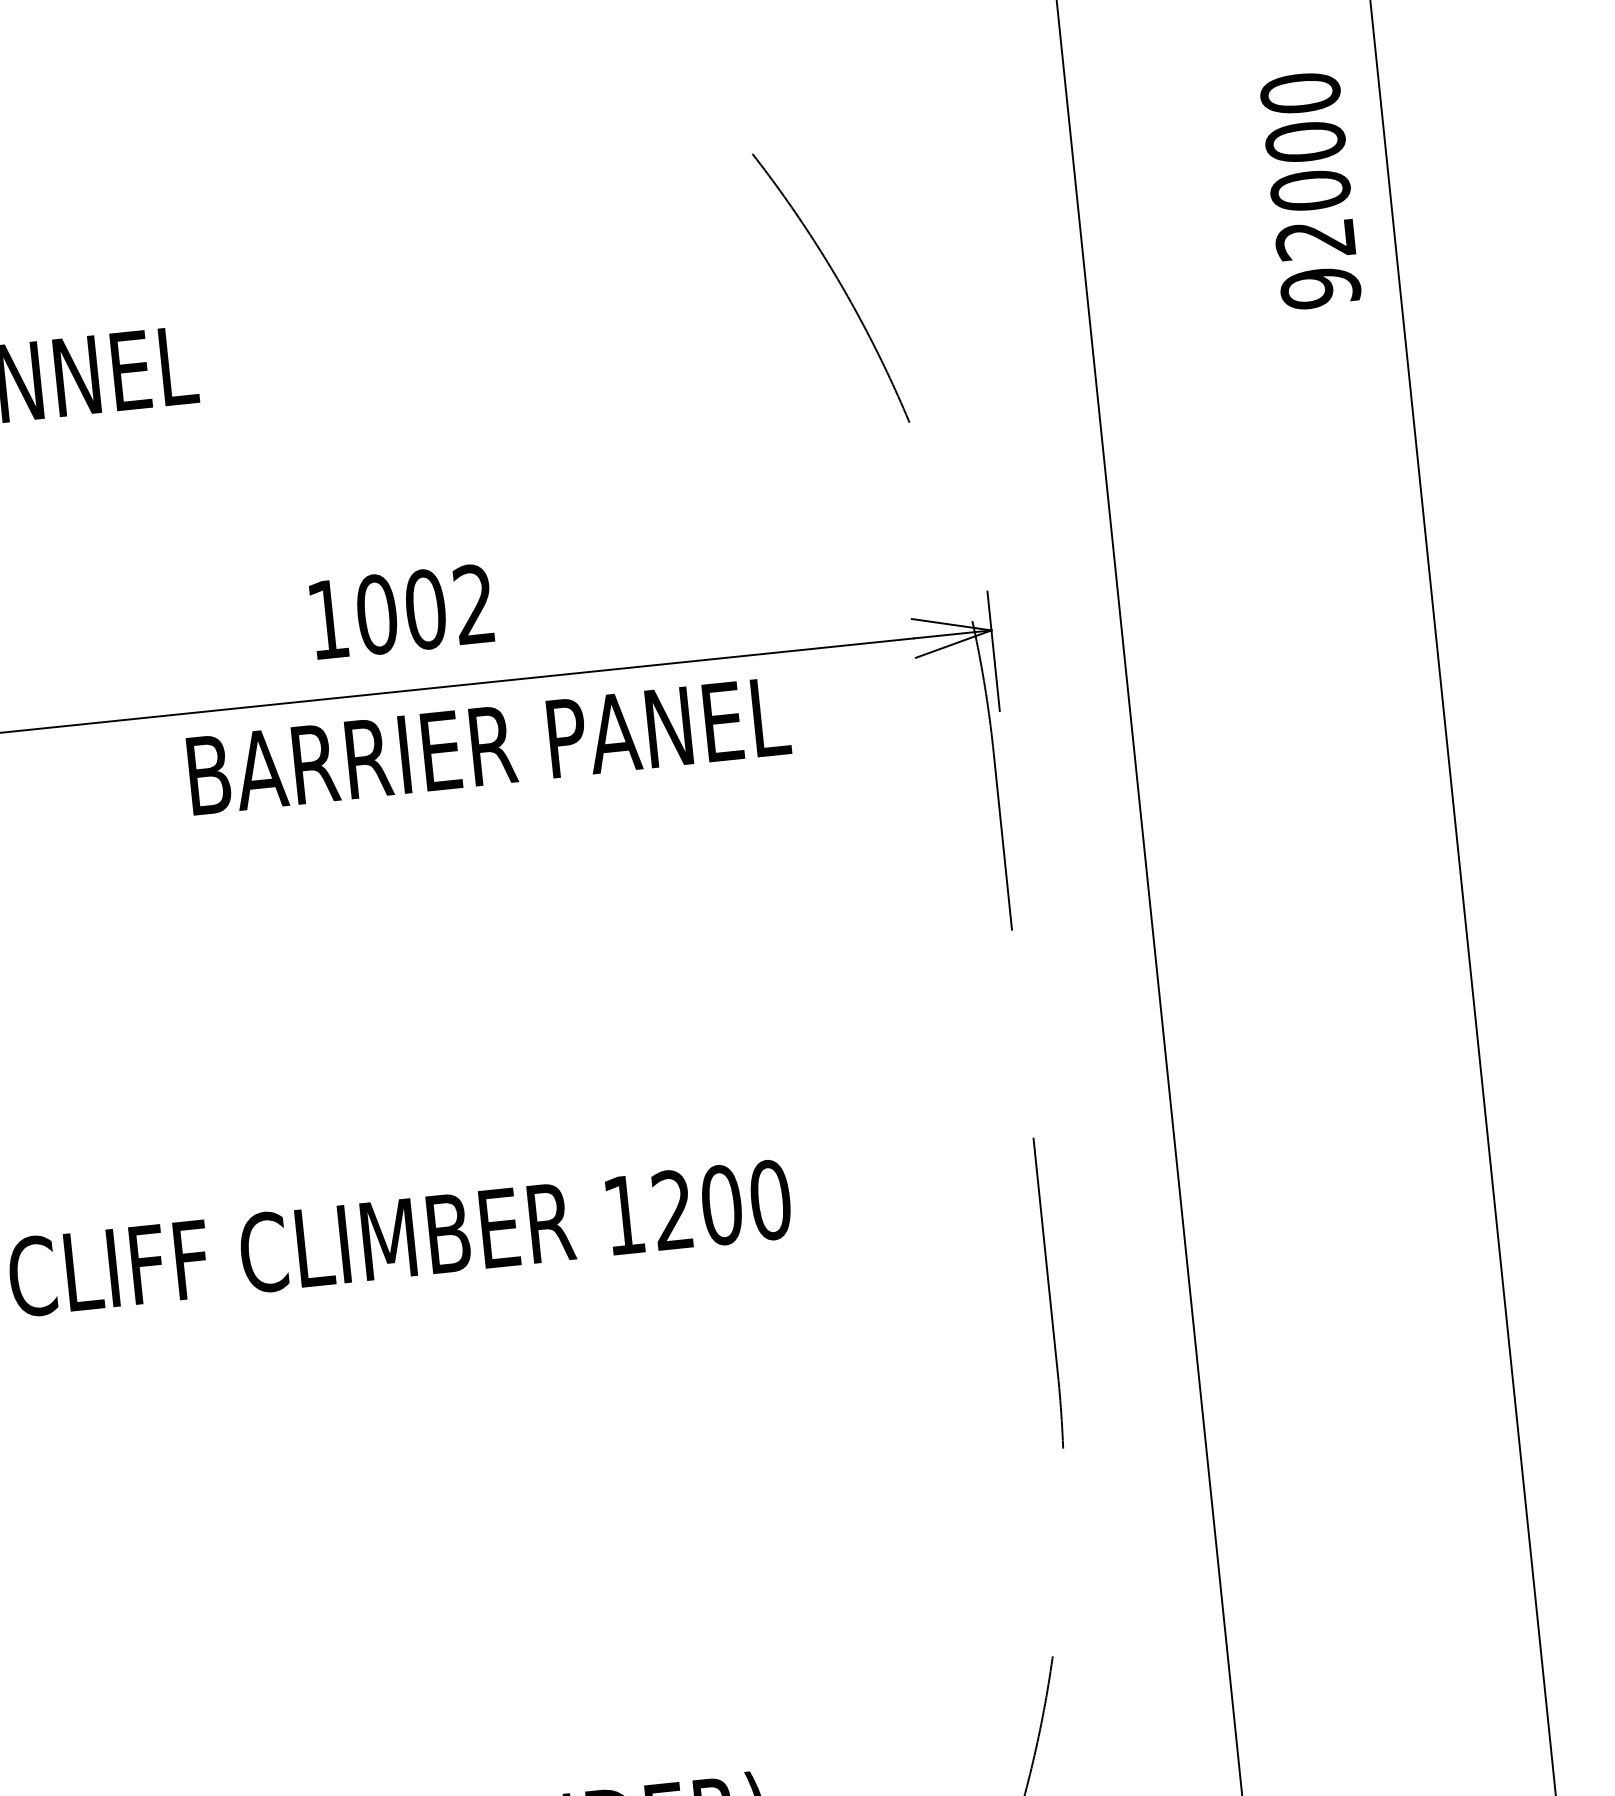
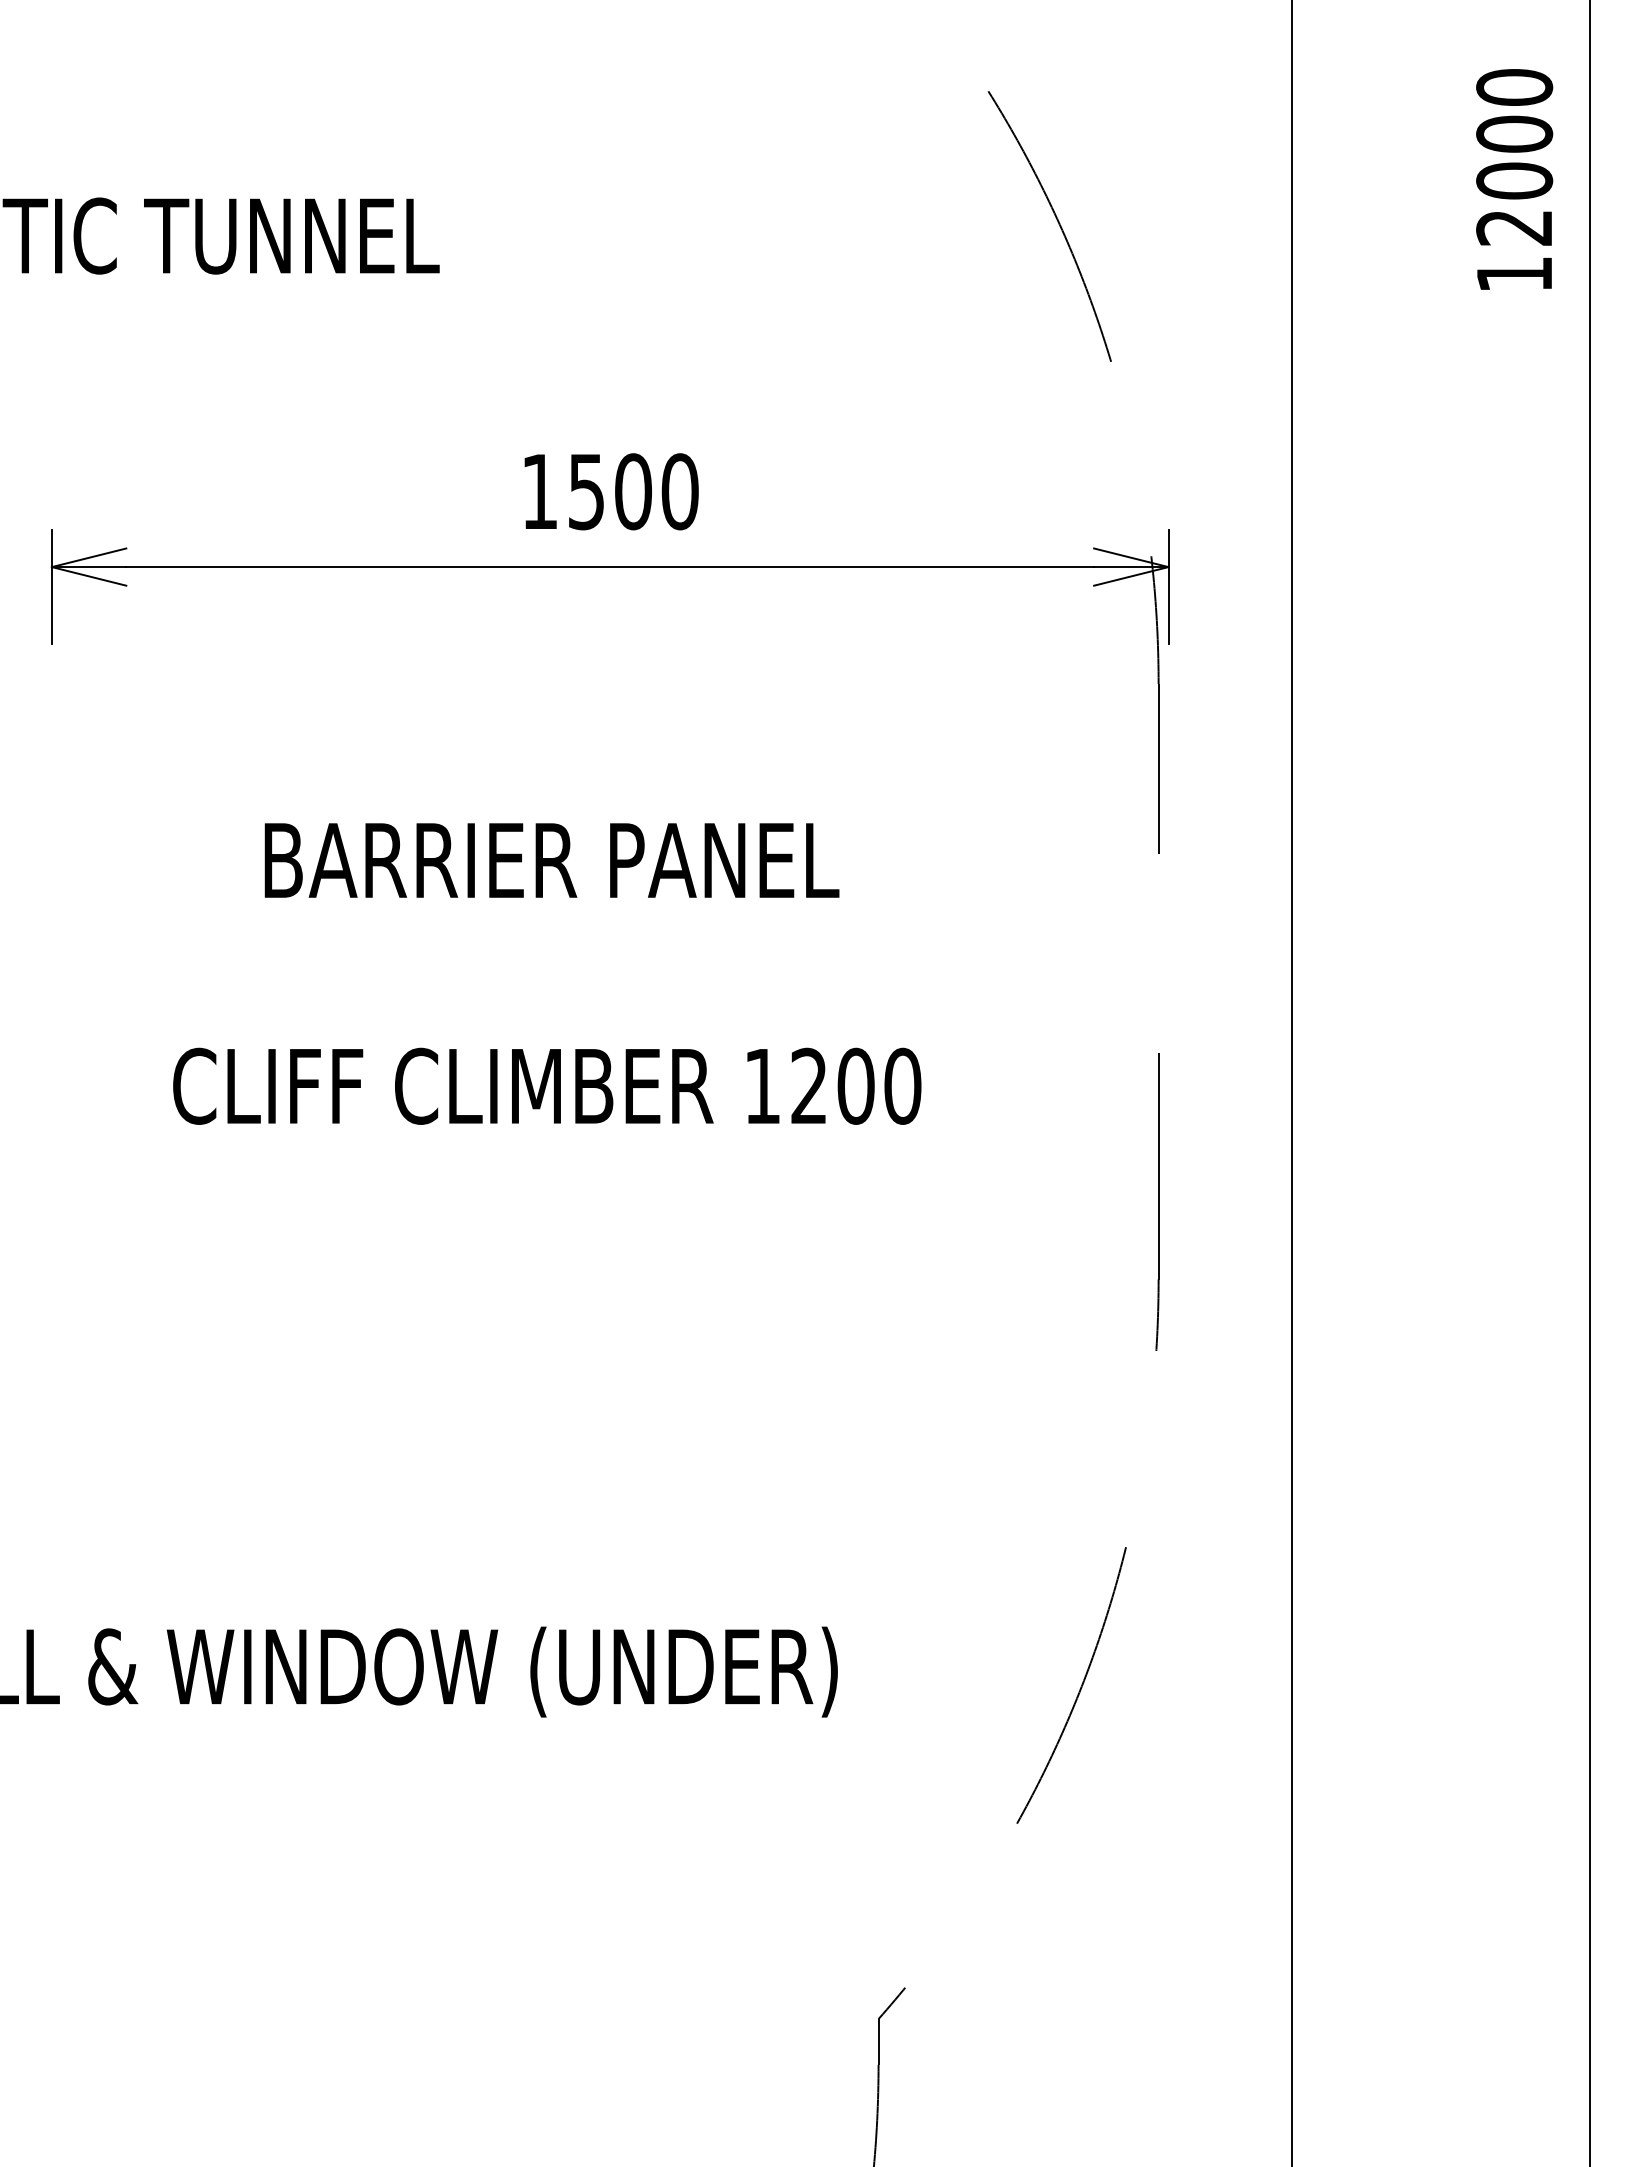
text: (1320, 288) -> (1514, 274), 92000 -> 12000
text: (425, 609) -> (633, 491), 1002 -> 1500
text: (488, 746) -> (551, 860), moved

